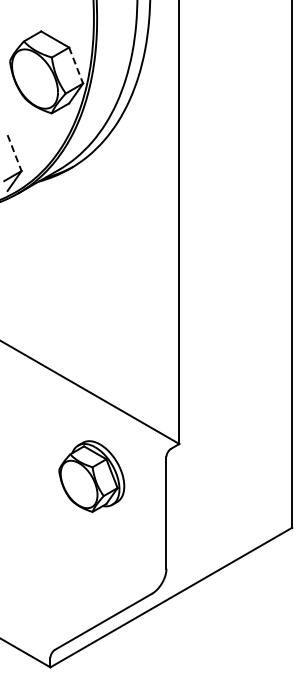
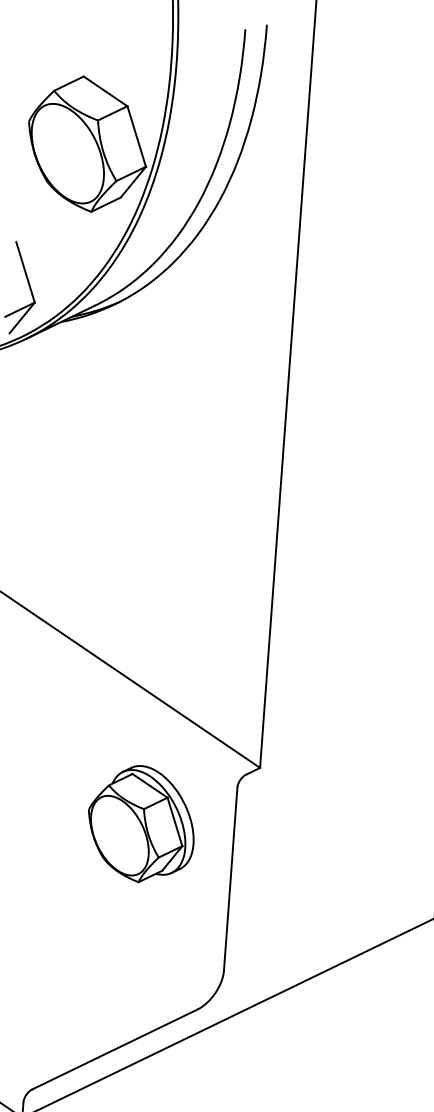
line: (76, 66) -> (137, 138), dashed -> solid
line: (14, 153) -> (25, 272), dashed -> solid
part: (91, 476) -> (141, 824), moved

